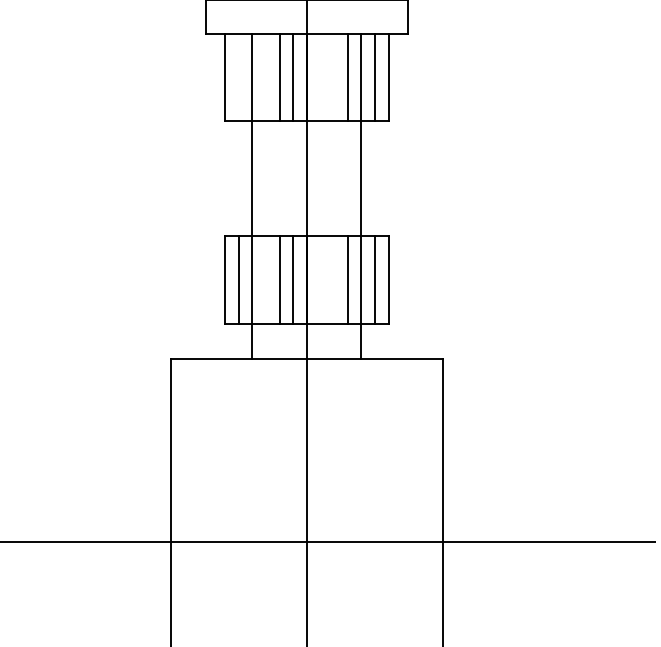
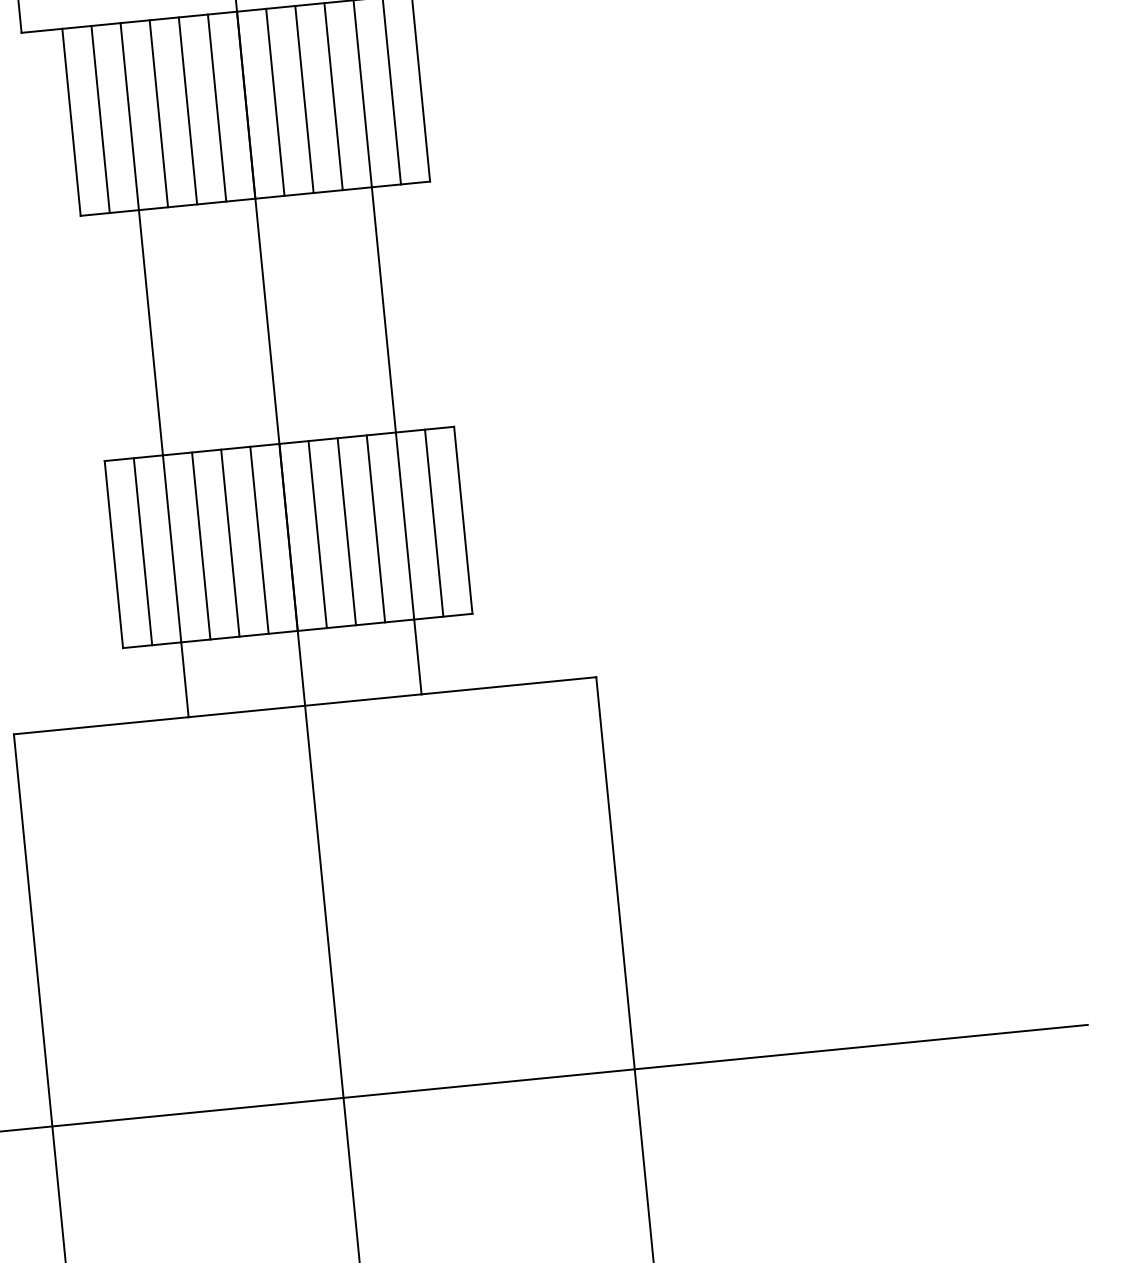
line: (238, 77) -> (100, 119), added
line: (265, 77) -> (157, 114), added
line: (320, 77) -> (275, 102), added
line: (334, 77) -> (305, 99), added
line: (265, 279) -> (200, 545), added
line: (320, 279) -> (317, 534), added
line: (334, 279) -> (347, 531), added

